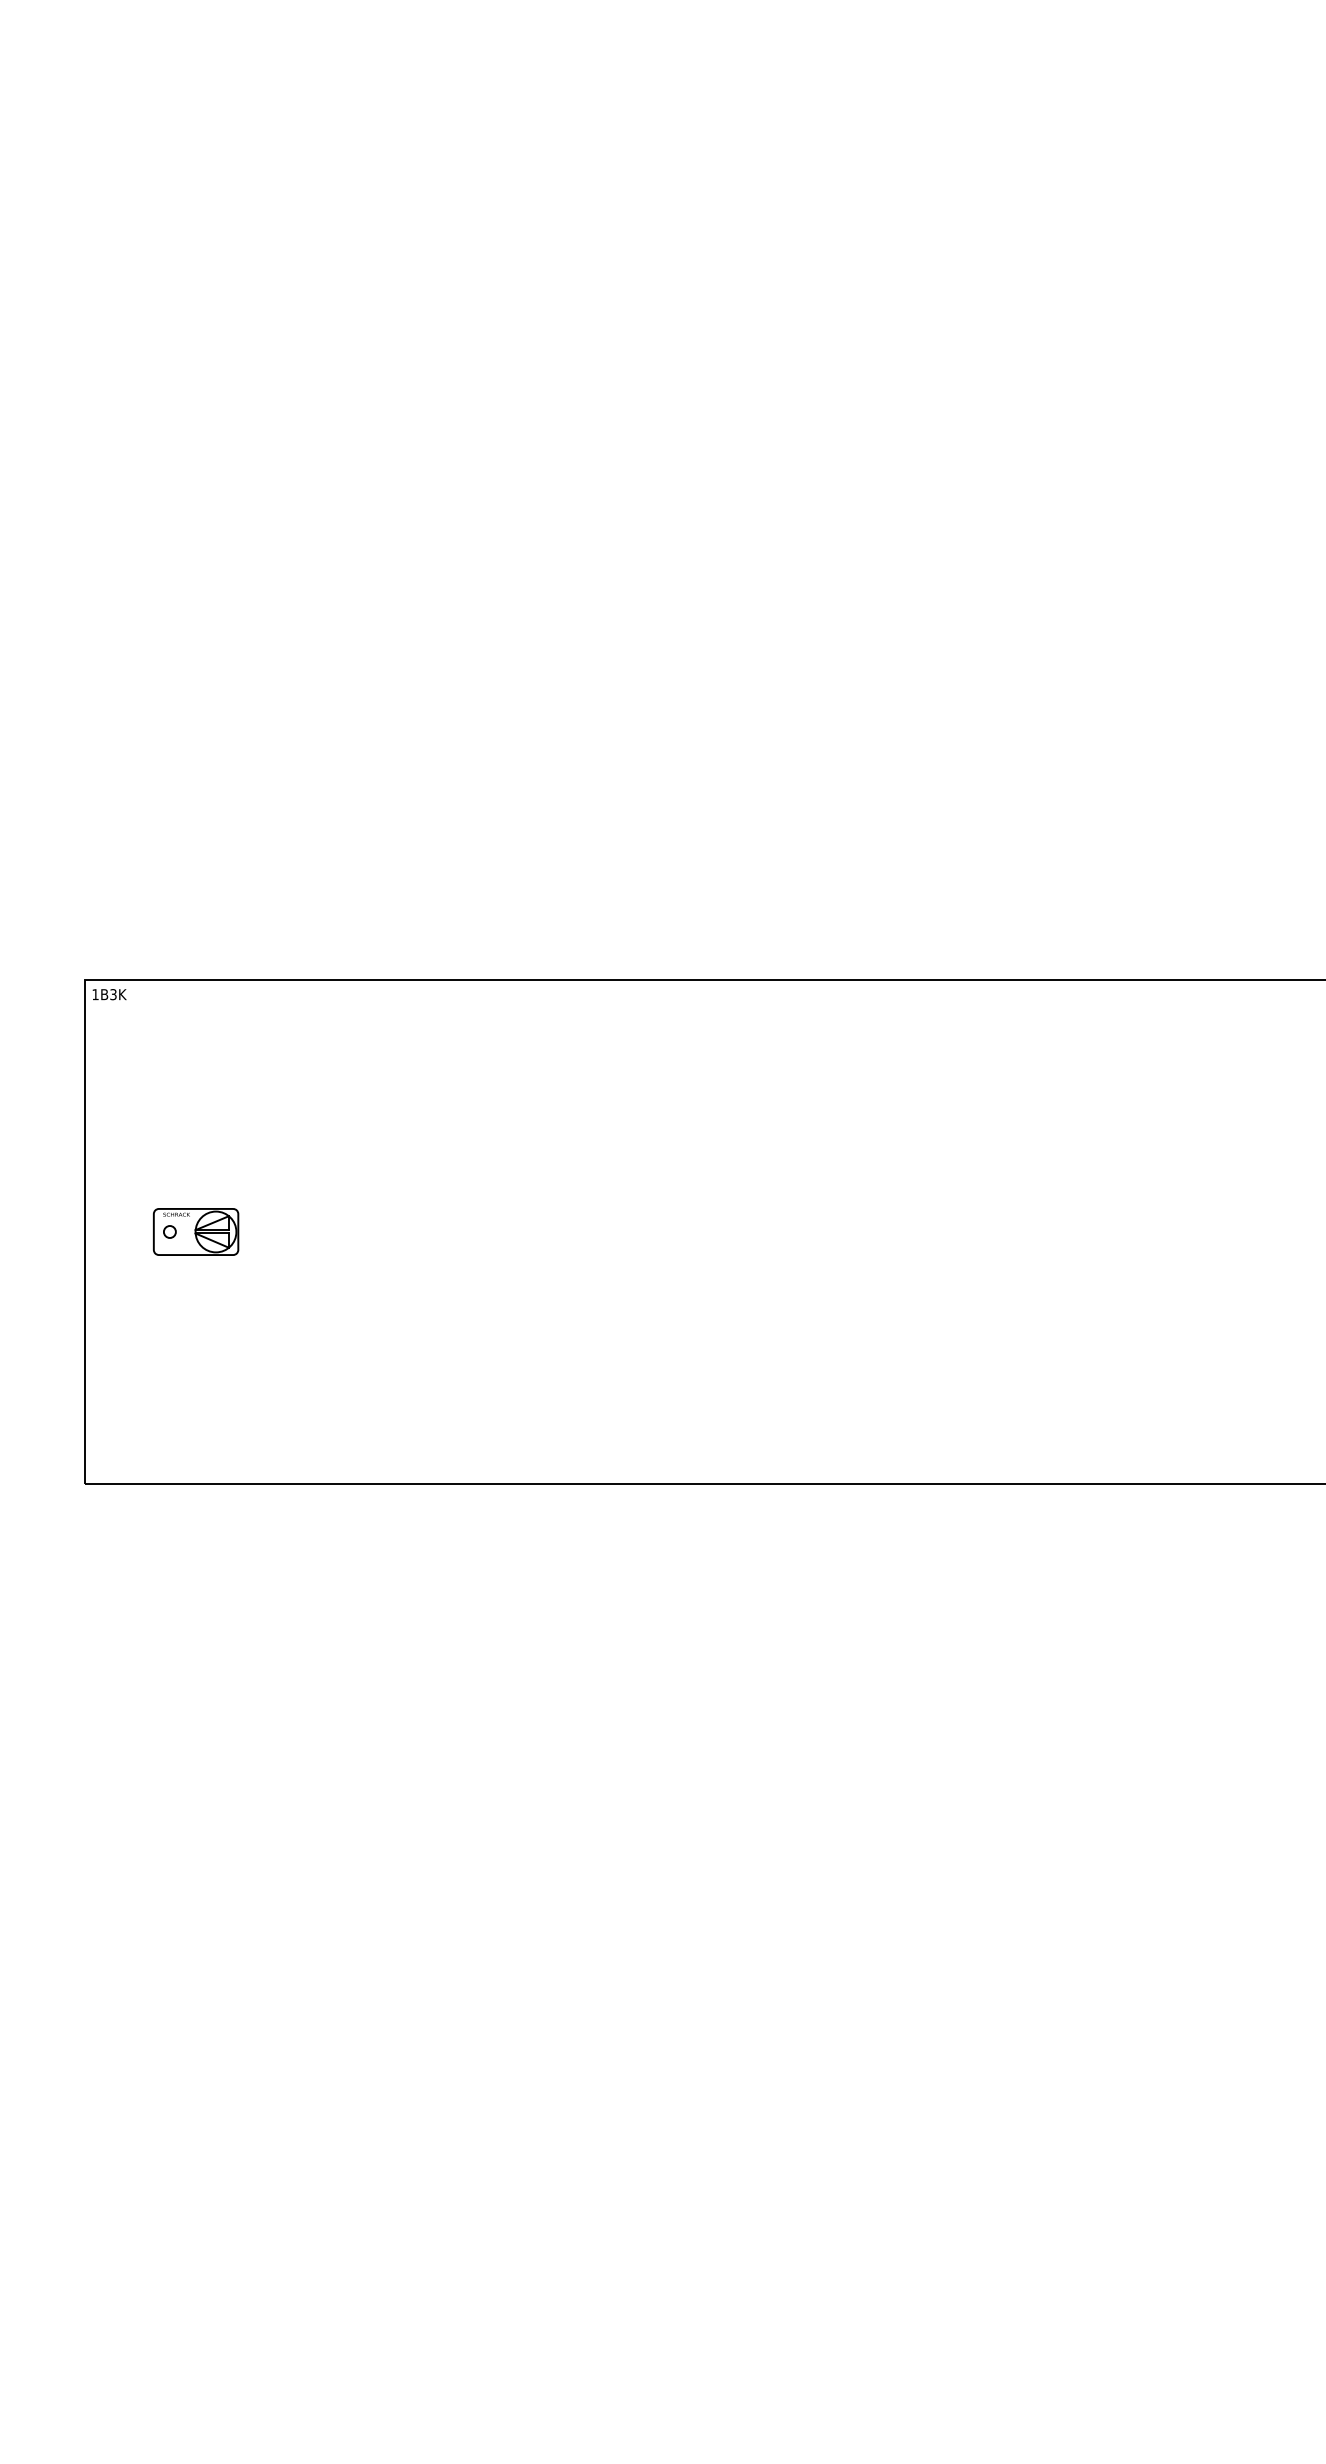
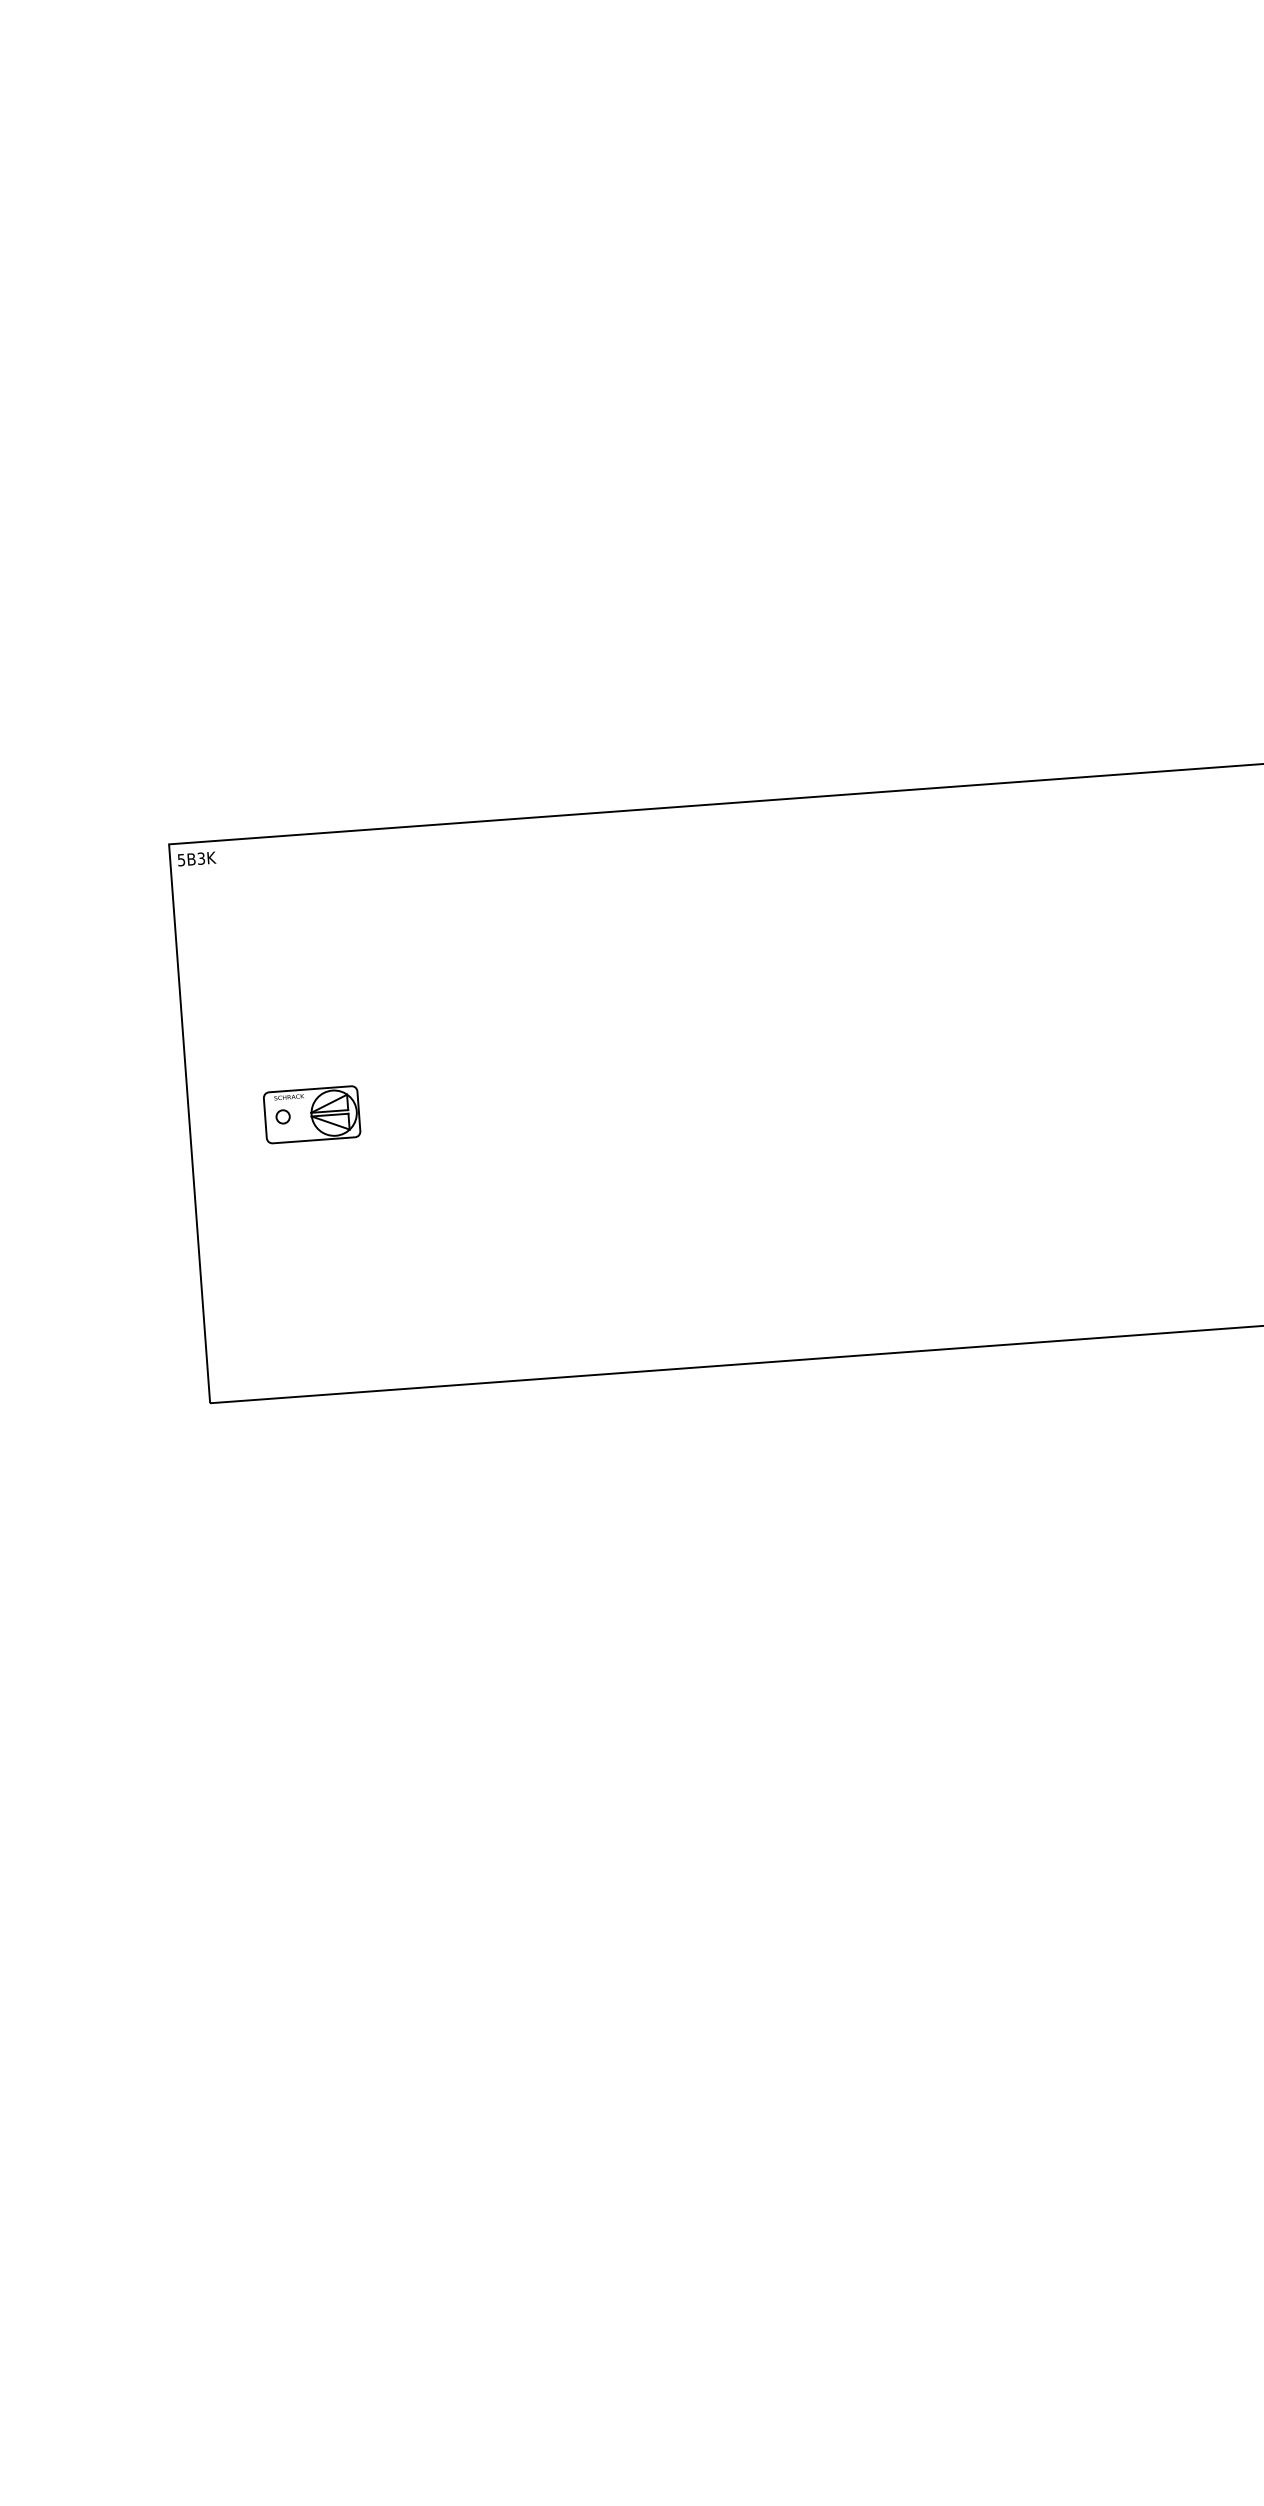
text: (95, 994) -> (181, 859), 1B3K -> 5B3K

